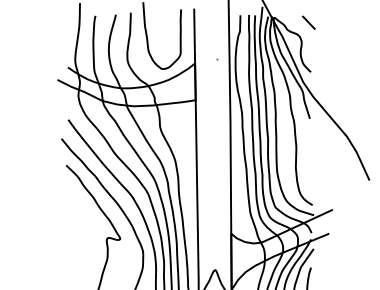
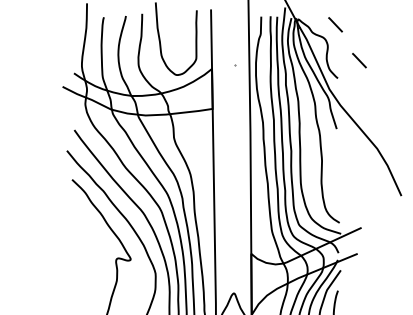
line: (330, 55) -> (359, 60), added

